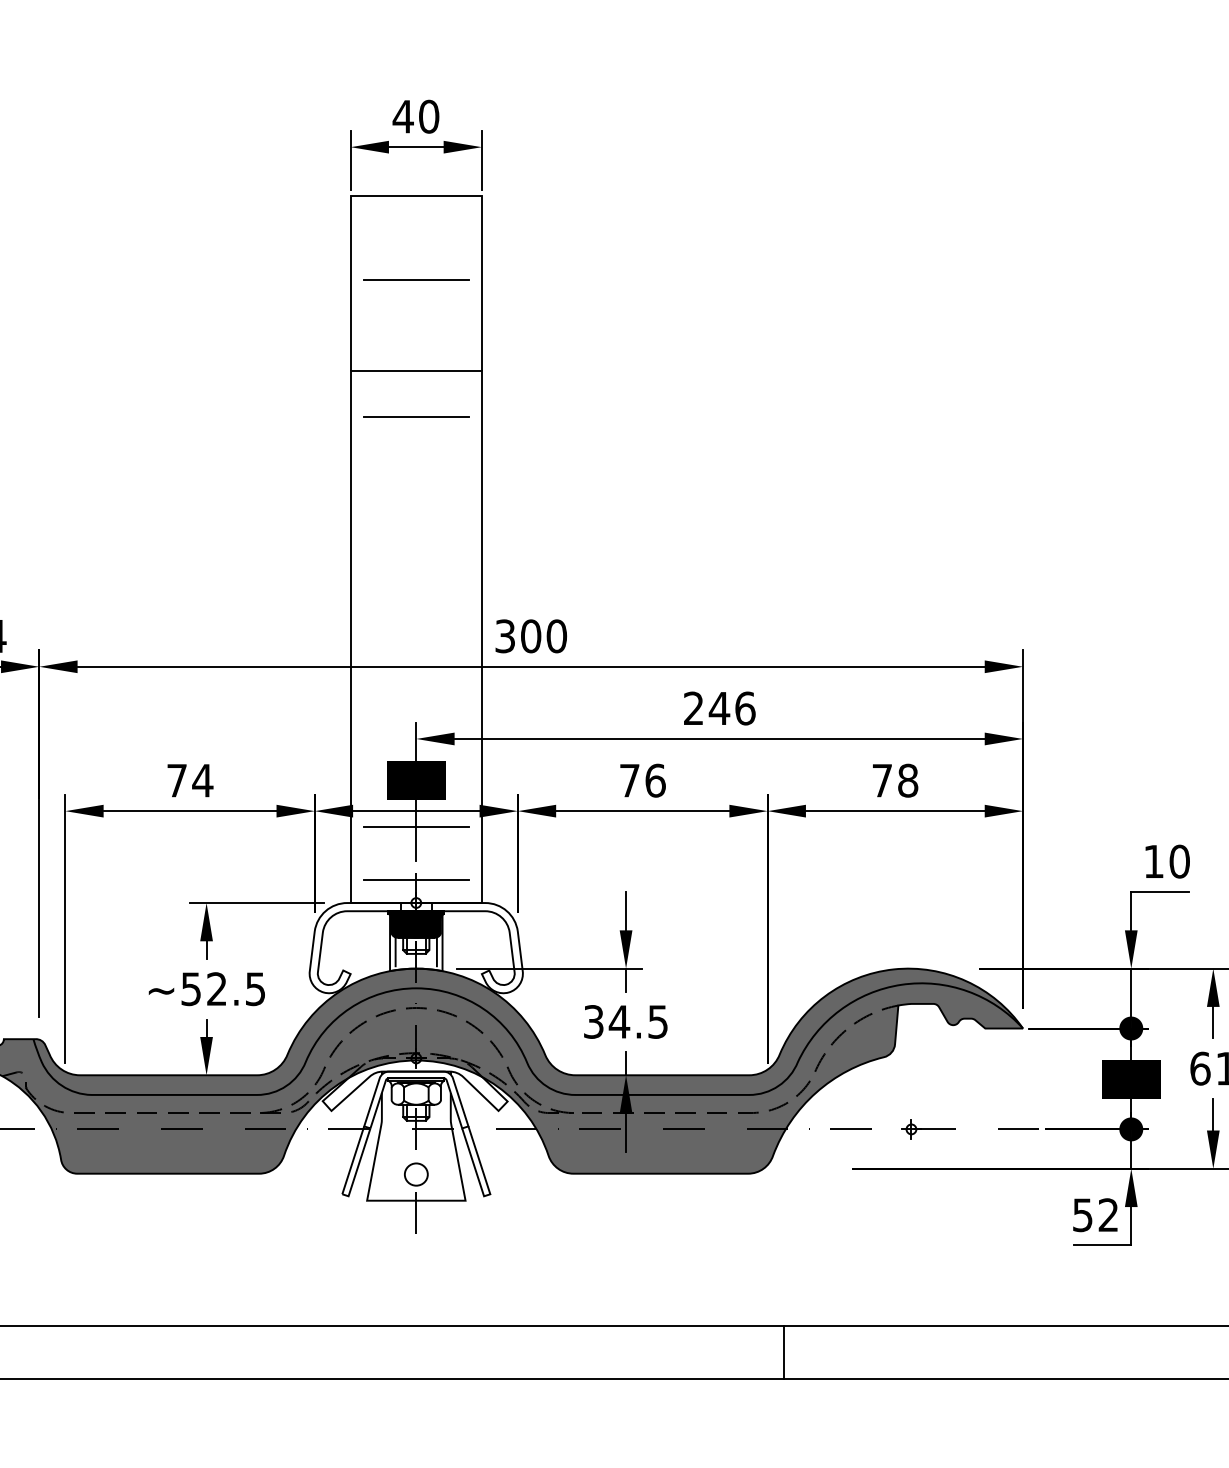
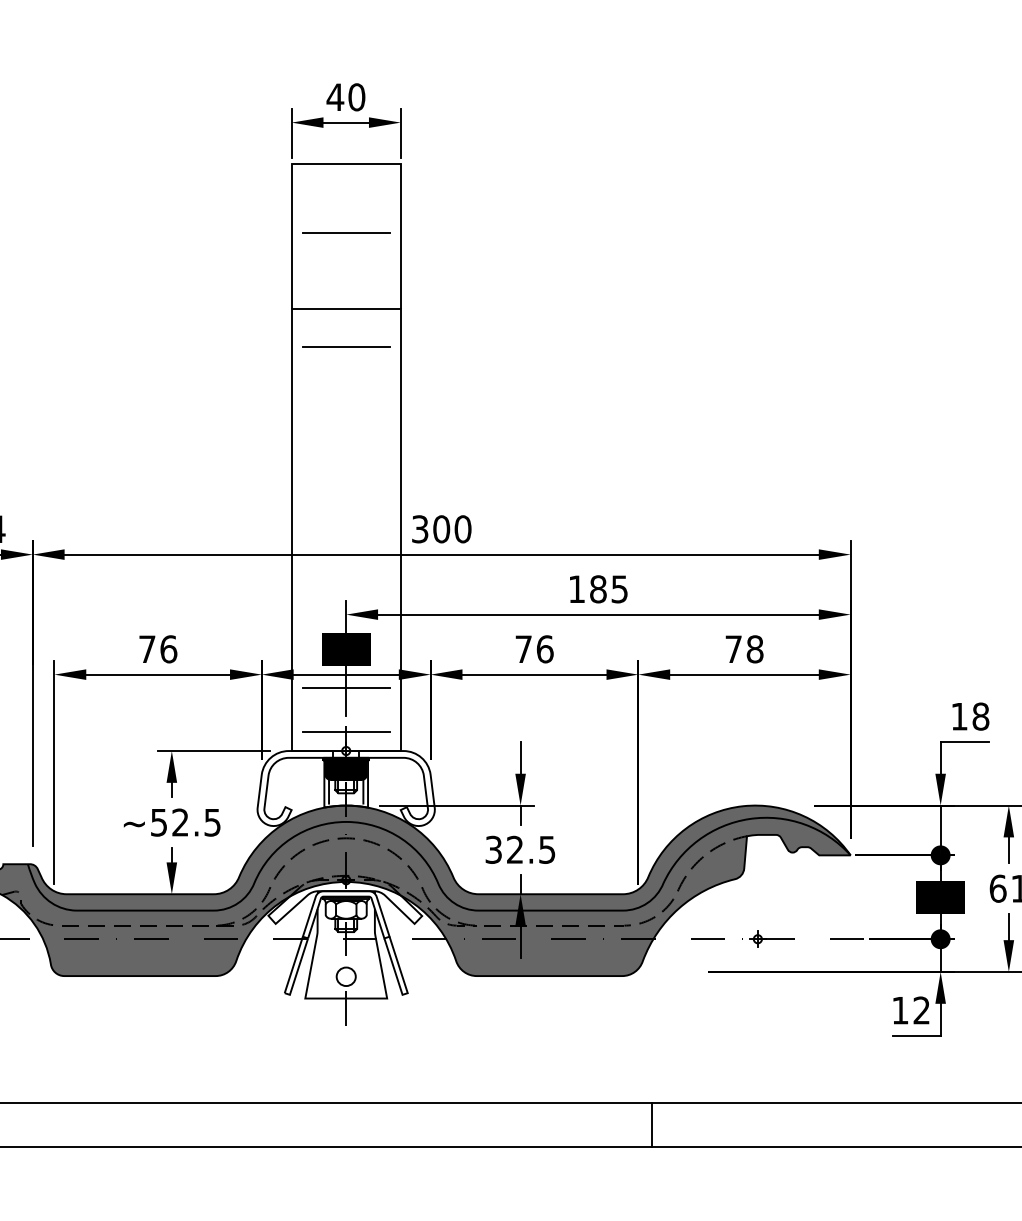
text: (719, 708) -> (598, 589), 246 -> 185
text: (202, 780) -> (168, 649), 74 -> 76
text: (1179, 861) -> (980, 716), 10 -> 18
text: (619, 1021) -> (515, 849), 34.5 -> 32.5
text: (1082, 1215) -> (900, 1010), 52 -> 12

